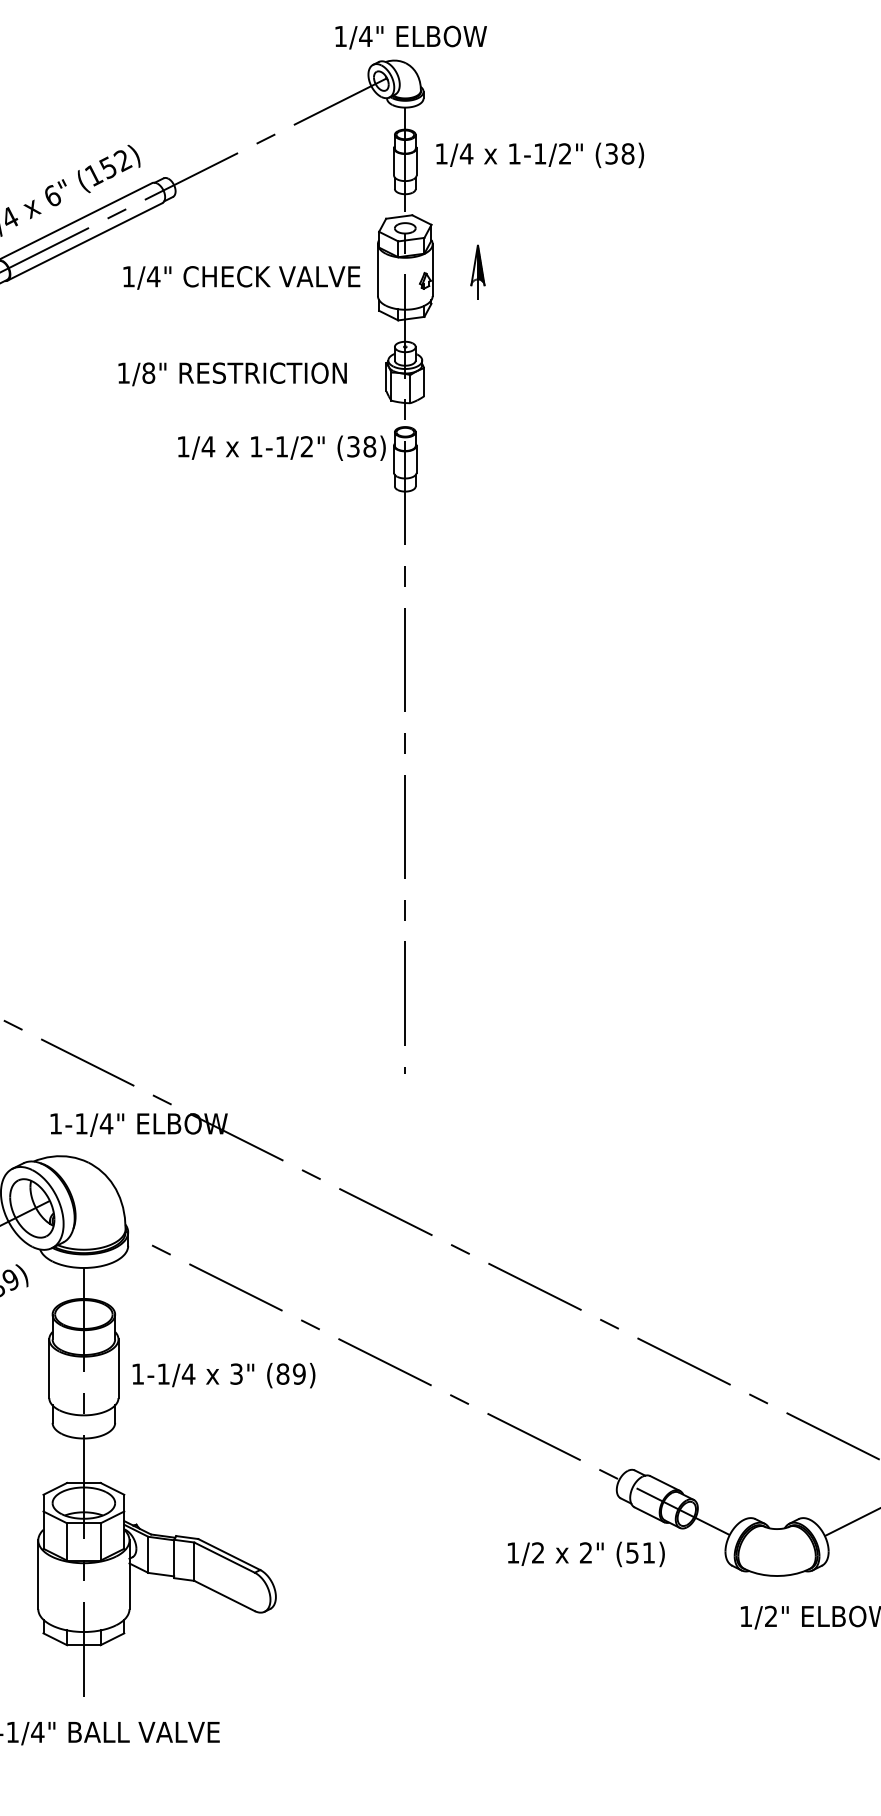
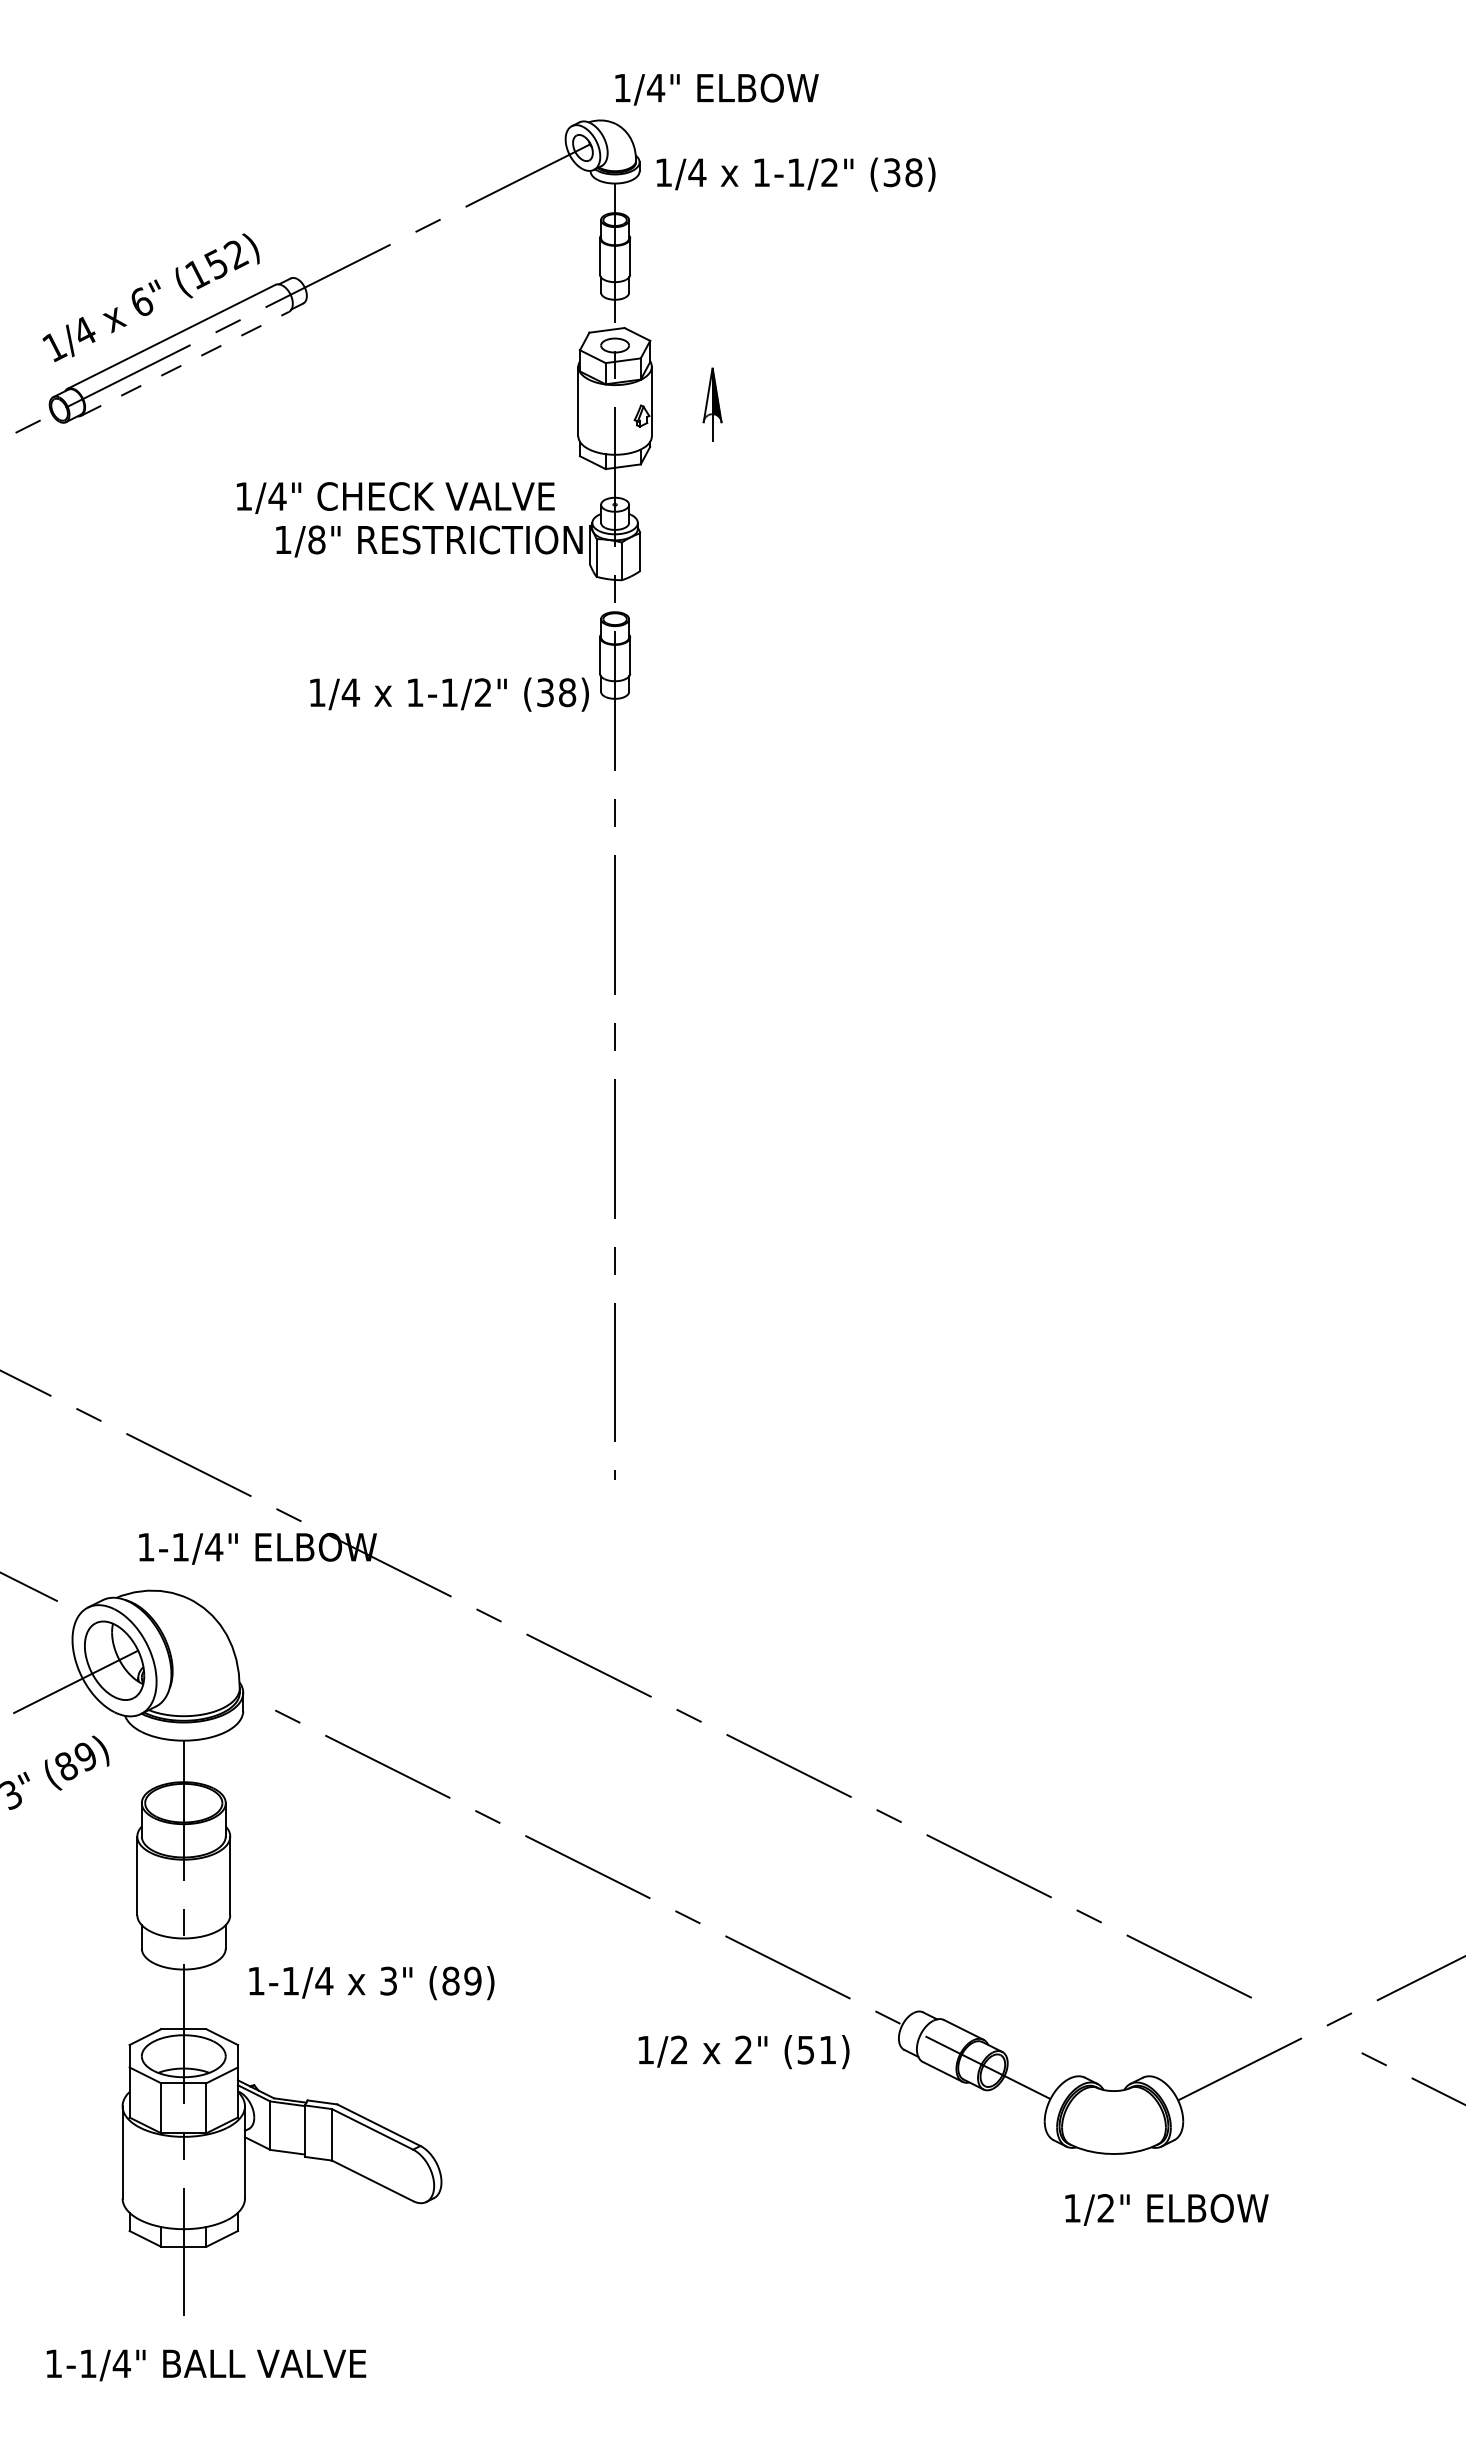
text: (410, 37) -> (716, 89), moved
text: (539, 155) -> (795, 174), moved
line: (85, 241) -> (185, 363), solid -> dashed
text: (241, 277) -> (395, 497), moved
text: (232, 374) -> (429, 541), moved
text: (281, 448) -> (449, 694), moved
text: (223, 1375) -> (371, 1983), moved
text: (585, 1554) -> (743, 2052), moved

